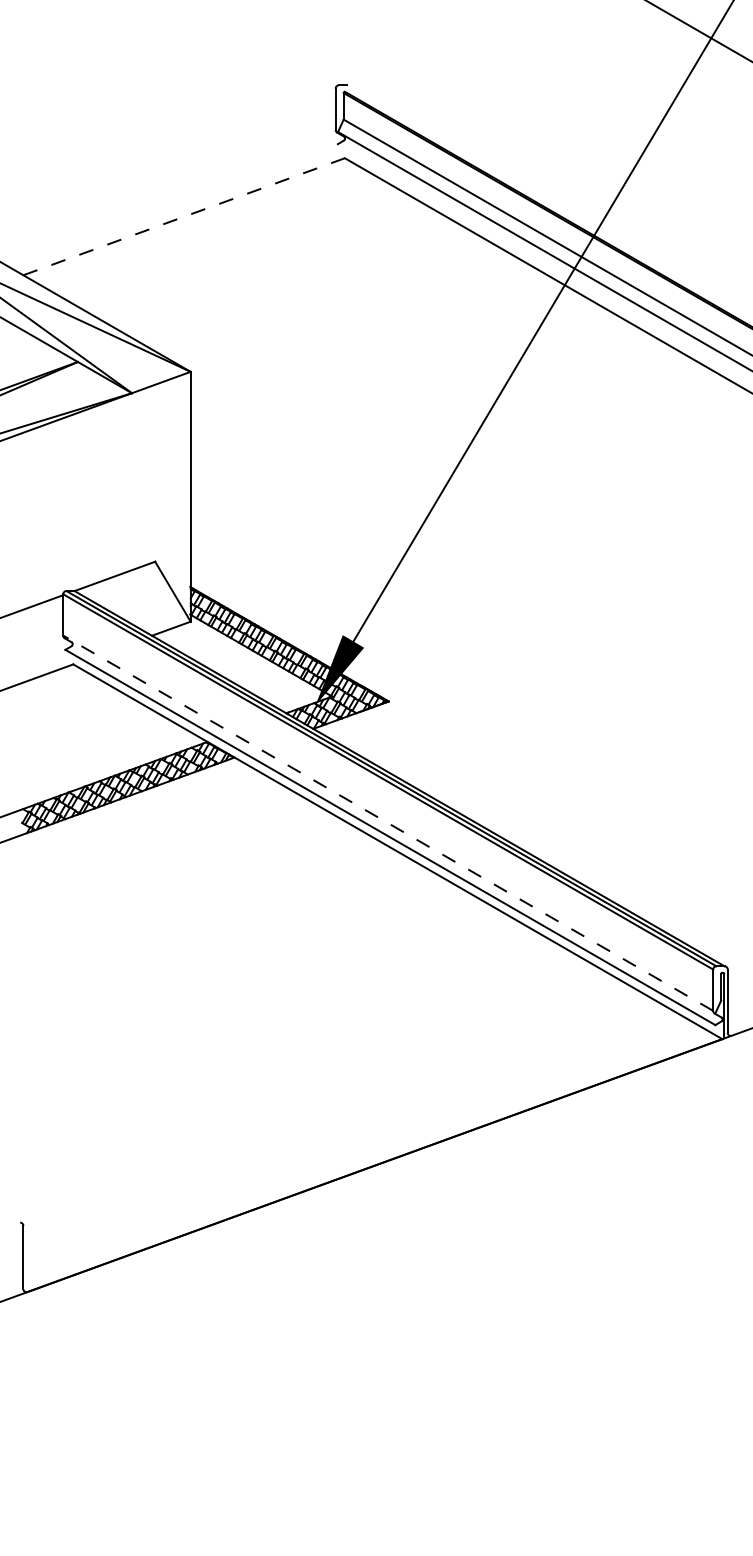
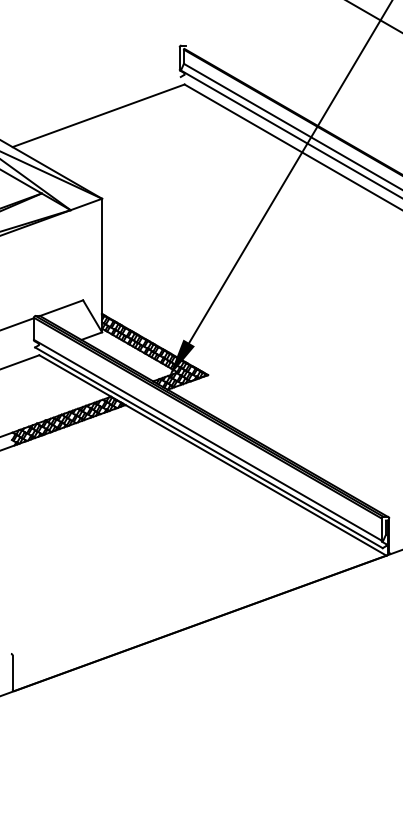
line: (185, 216) -> (99, 115), dashed -> solid
line: (387, 823) -> (207, 440), dashed -> solid

